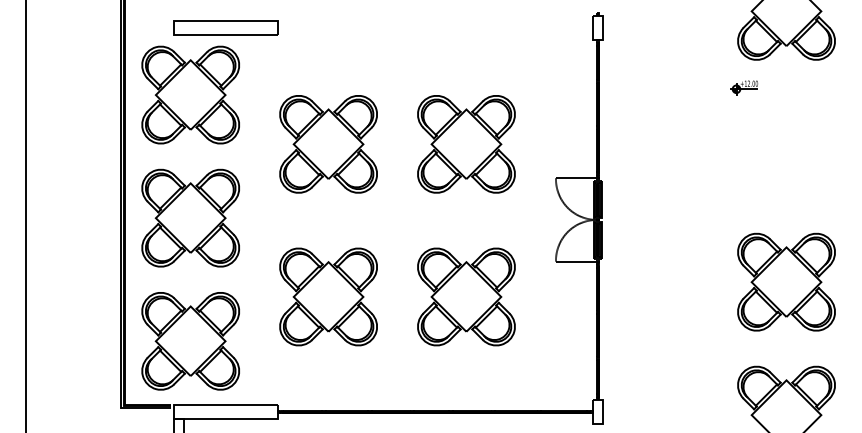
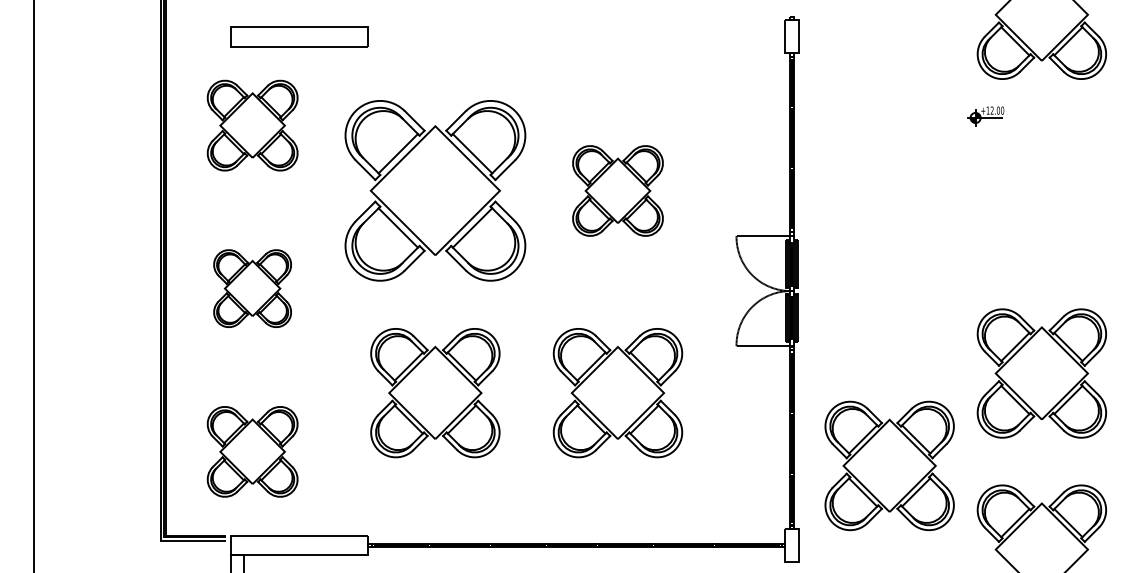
part: (190, 94) -> (252, 124), size x0.7
part: (328, 144) -> (435, 191), size x1.4
part: (466, 144) -> (618, 191), size x0.7
part: (190, 217) -> (252, 287), size x0.6
part: (190, 341) -> (252, 452), size x0.7
part: (671, 351) -> (889, 465), added

